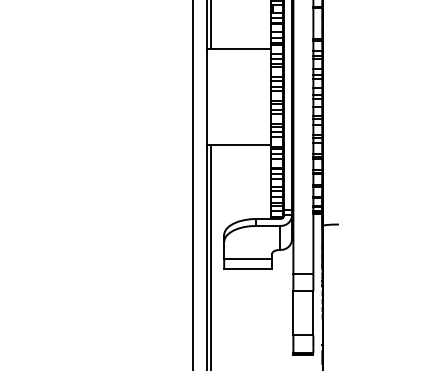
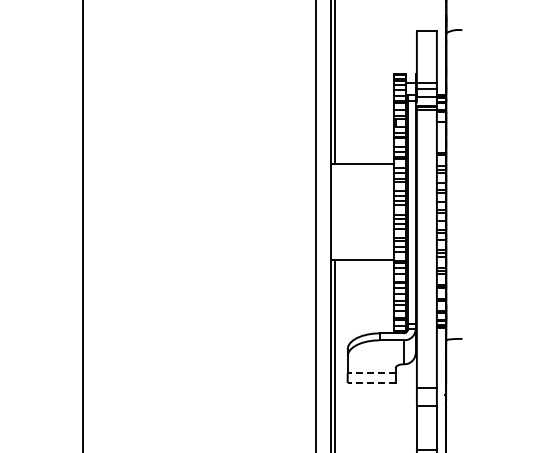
line: (248, 259) -> (371, 373), solid -> dashed
line: (248, 269) -> (371, 383), solid -> dashed

